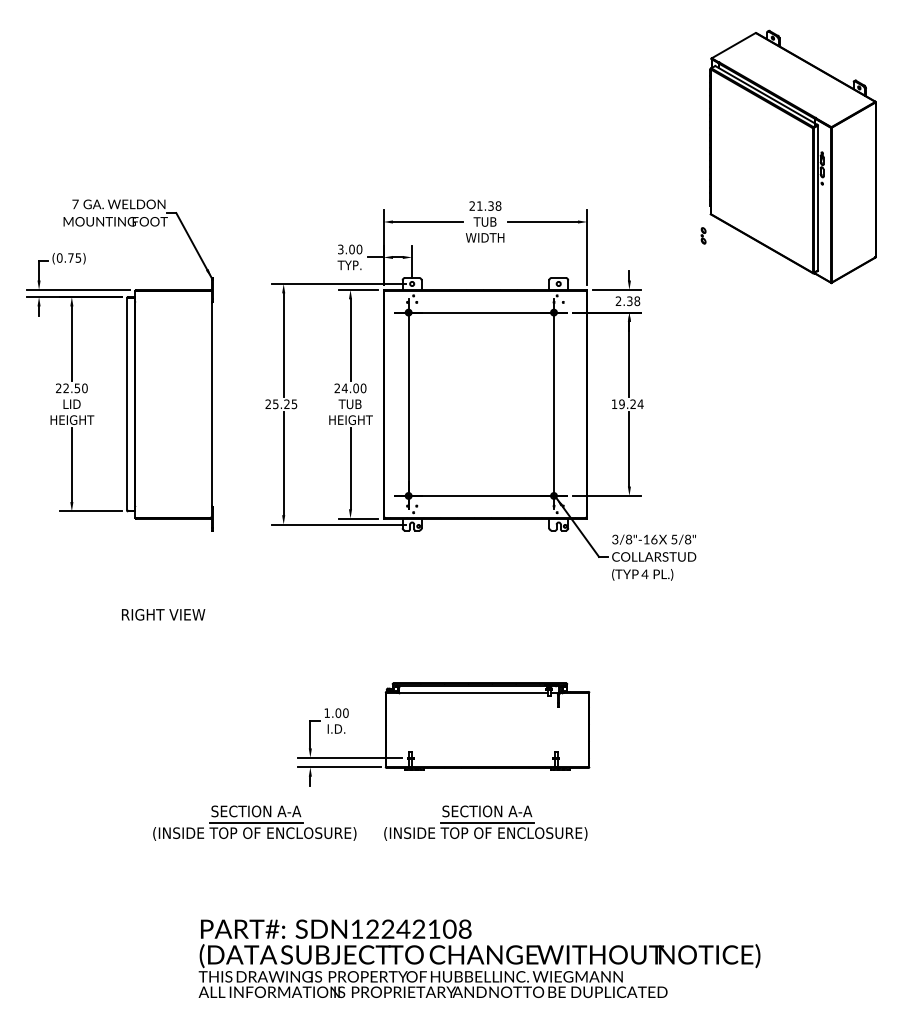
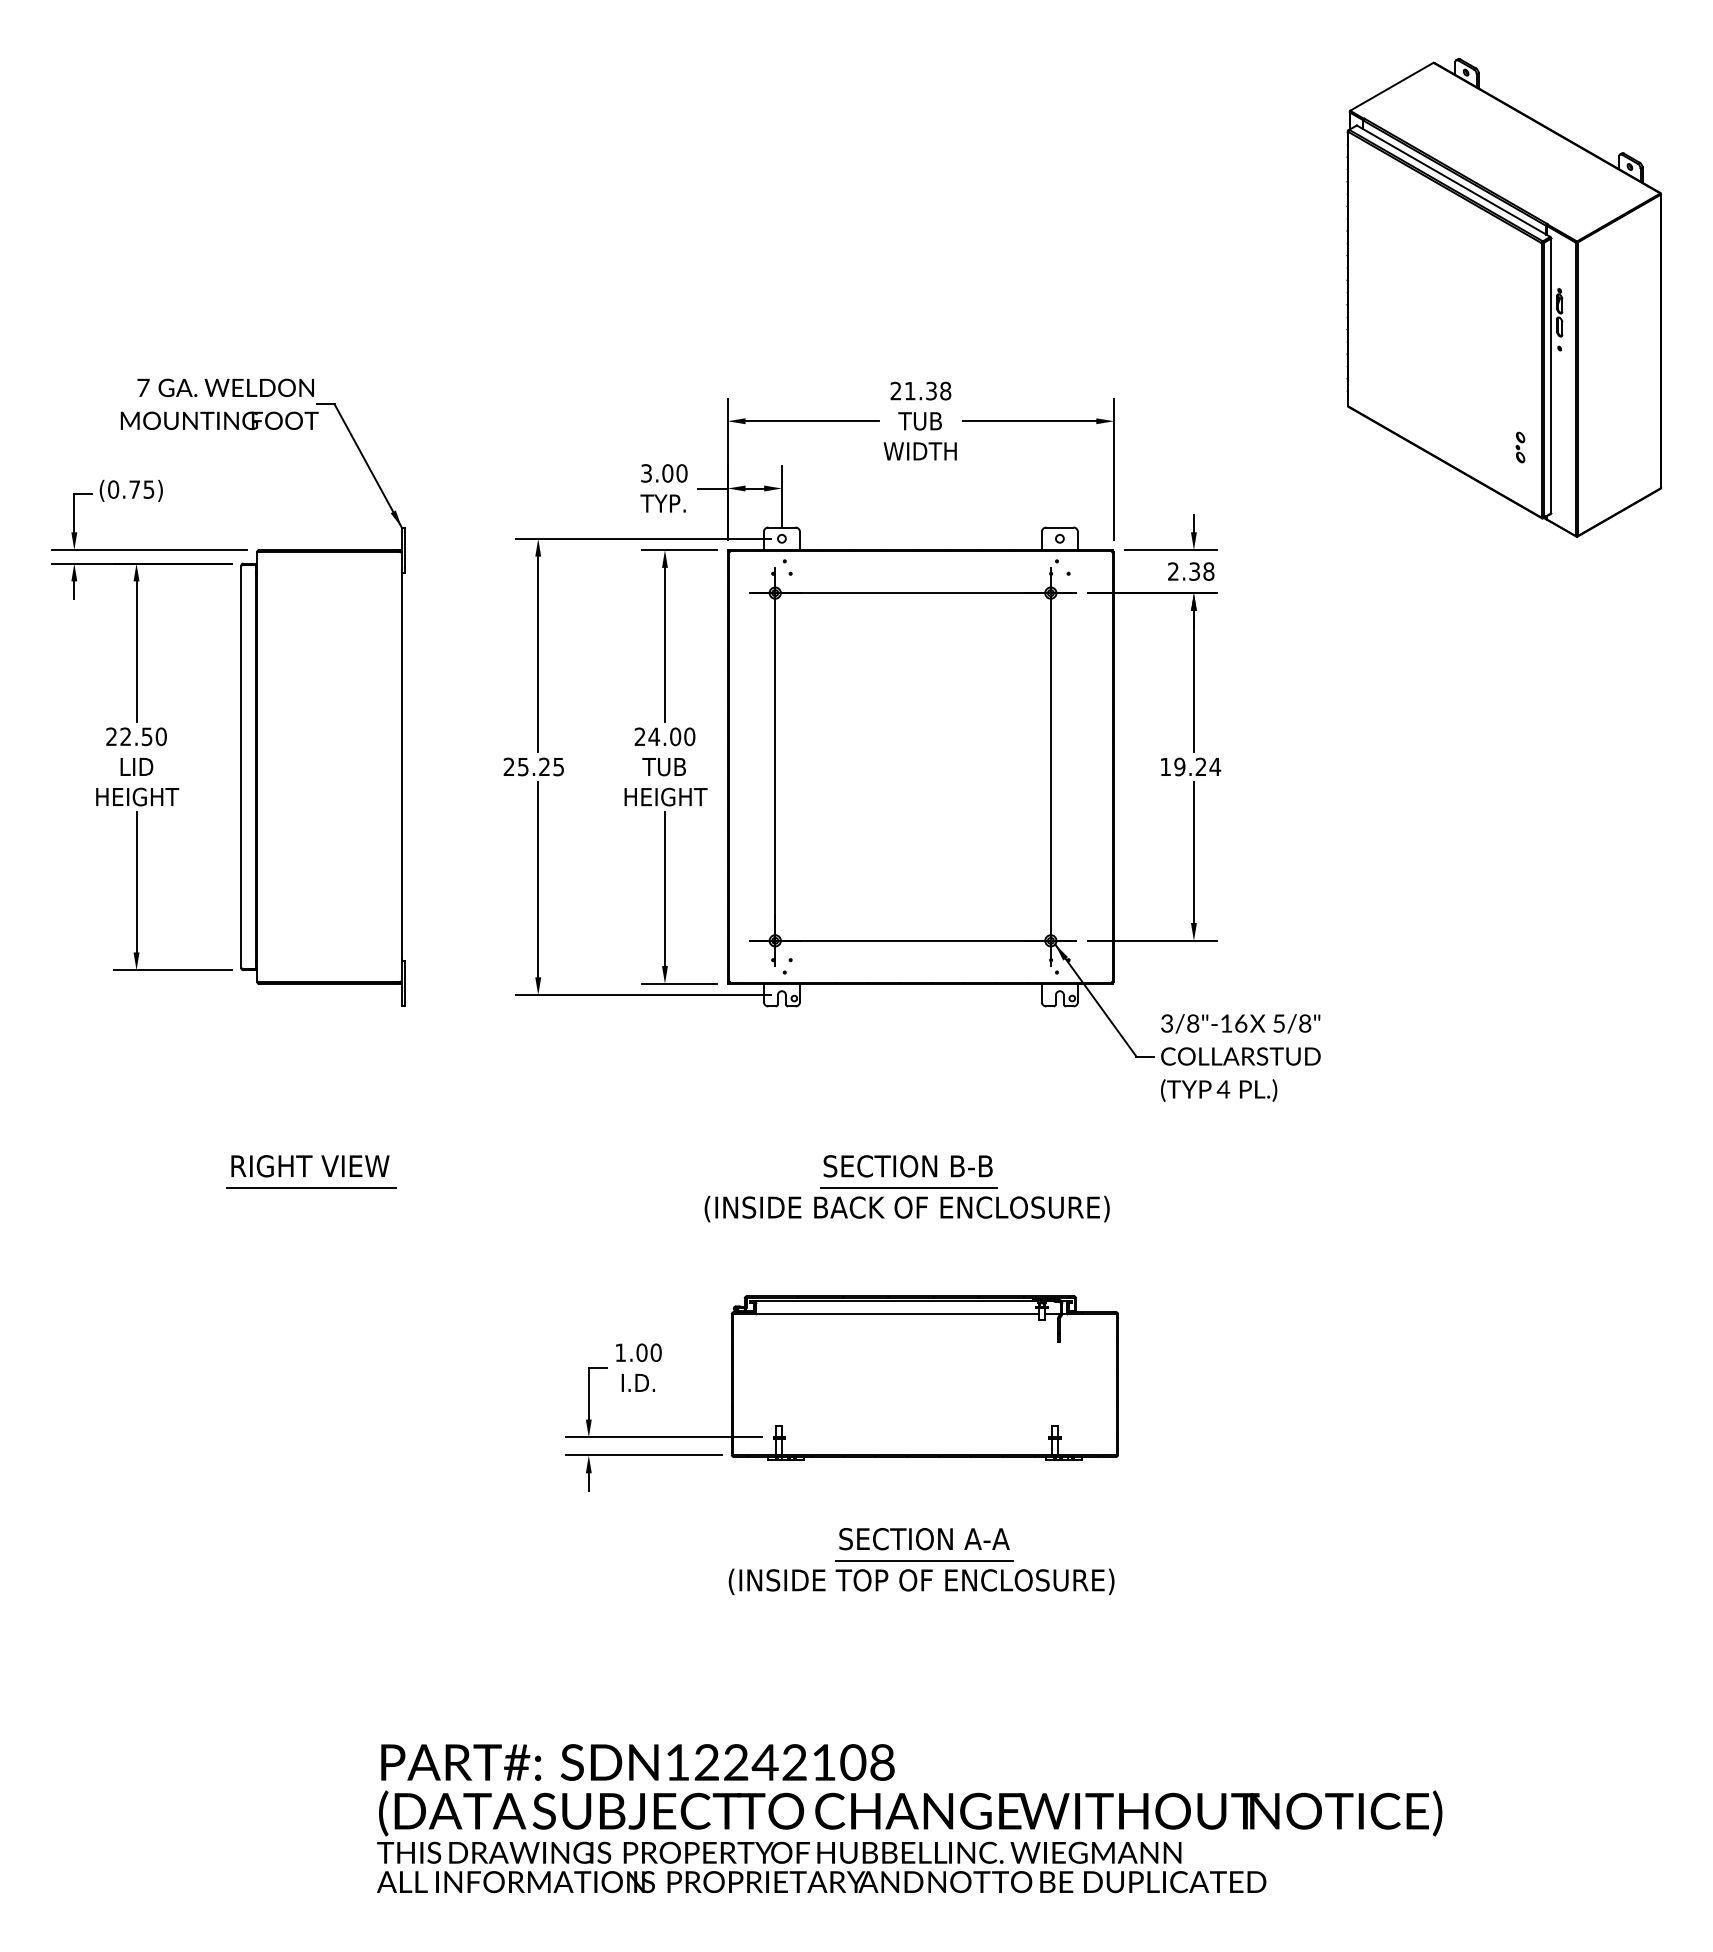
part: (703, 235) -> (1520, 446), moved
line: (163, 626) -> (310, 1188), added
part: (477, 626) -> (905, 1188), added
part: (254, 822) -> (482, 1560), removed

